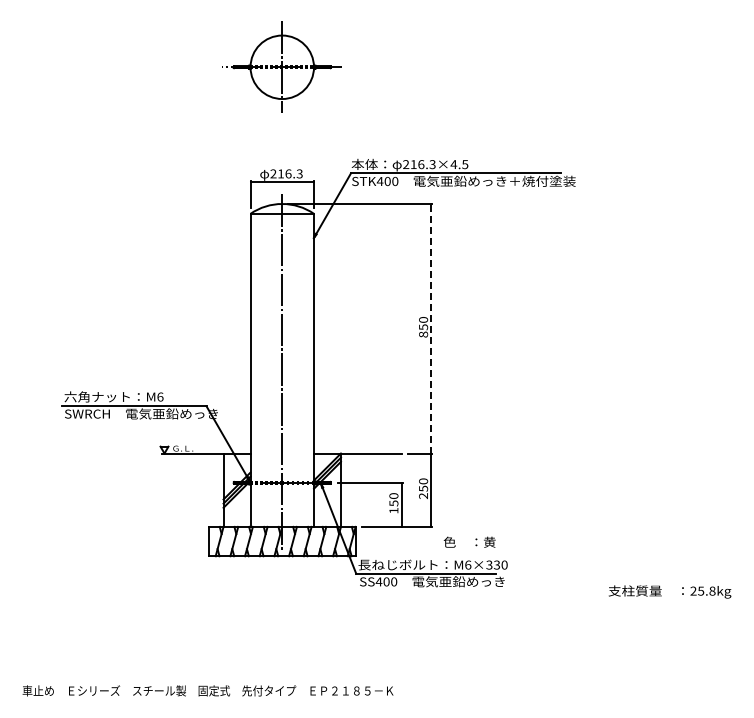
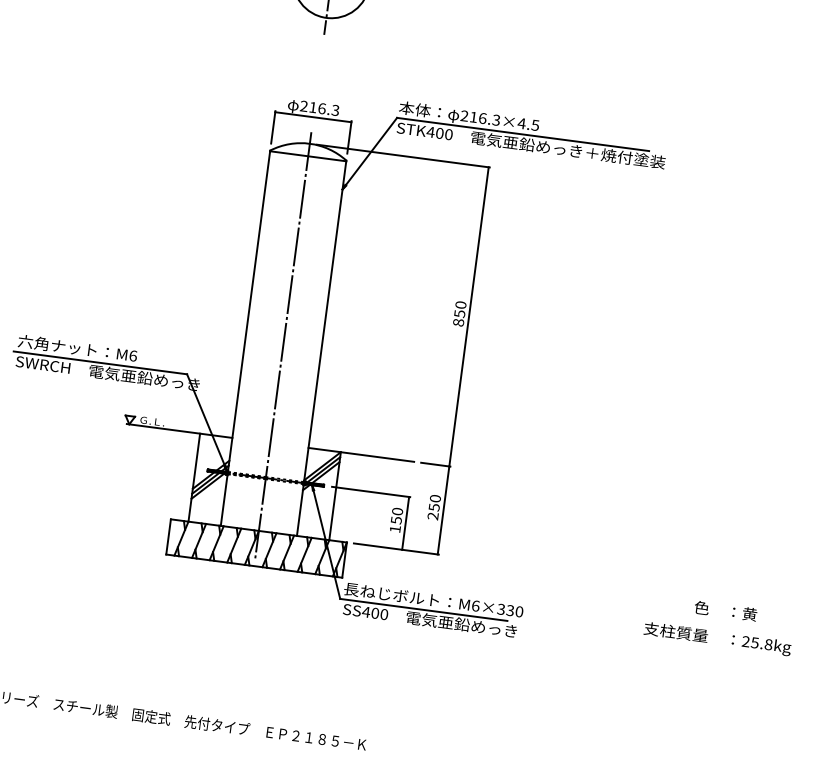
line: (431, 328) -> (469, 316), dashed -> solid
text: (469, 541) -> (725, 610), moved
text: (669, 591) -> (717, 638), moved

